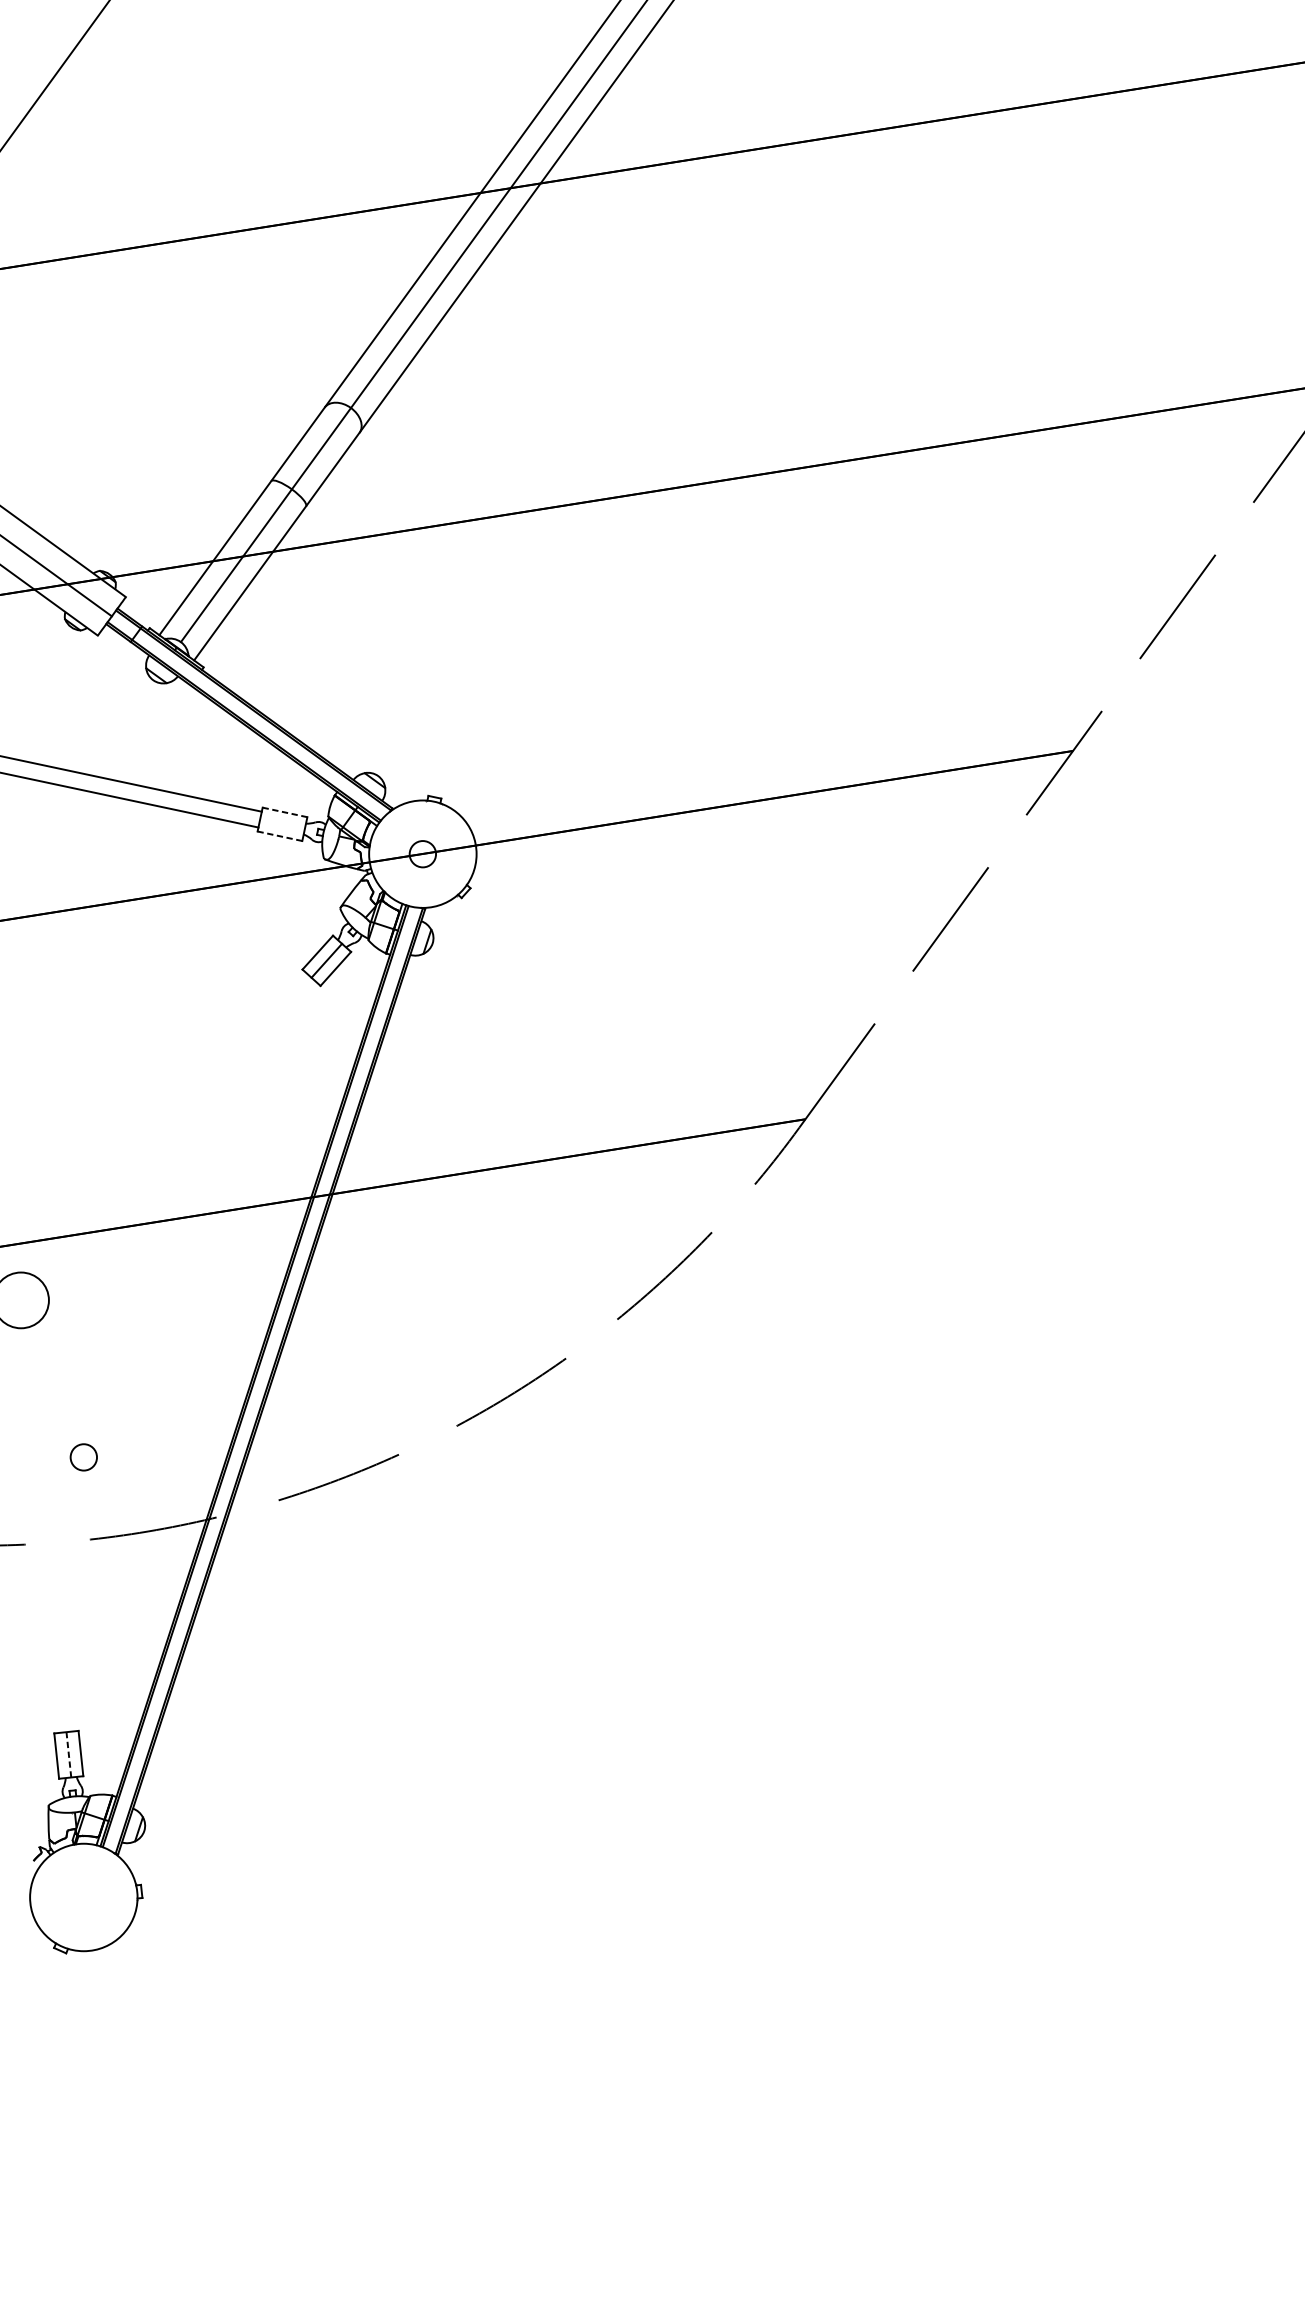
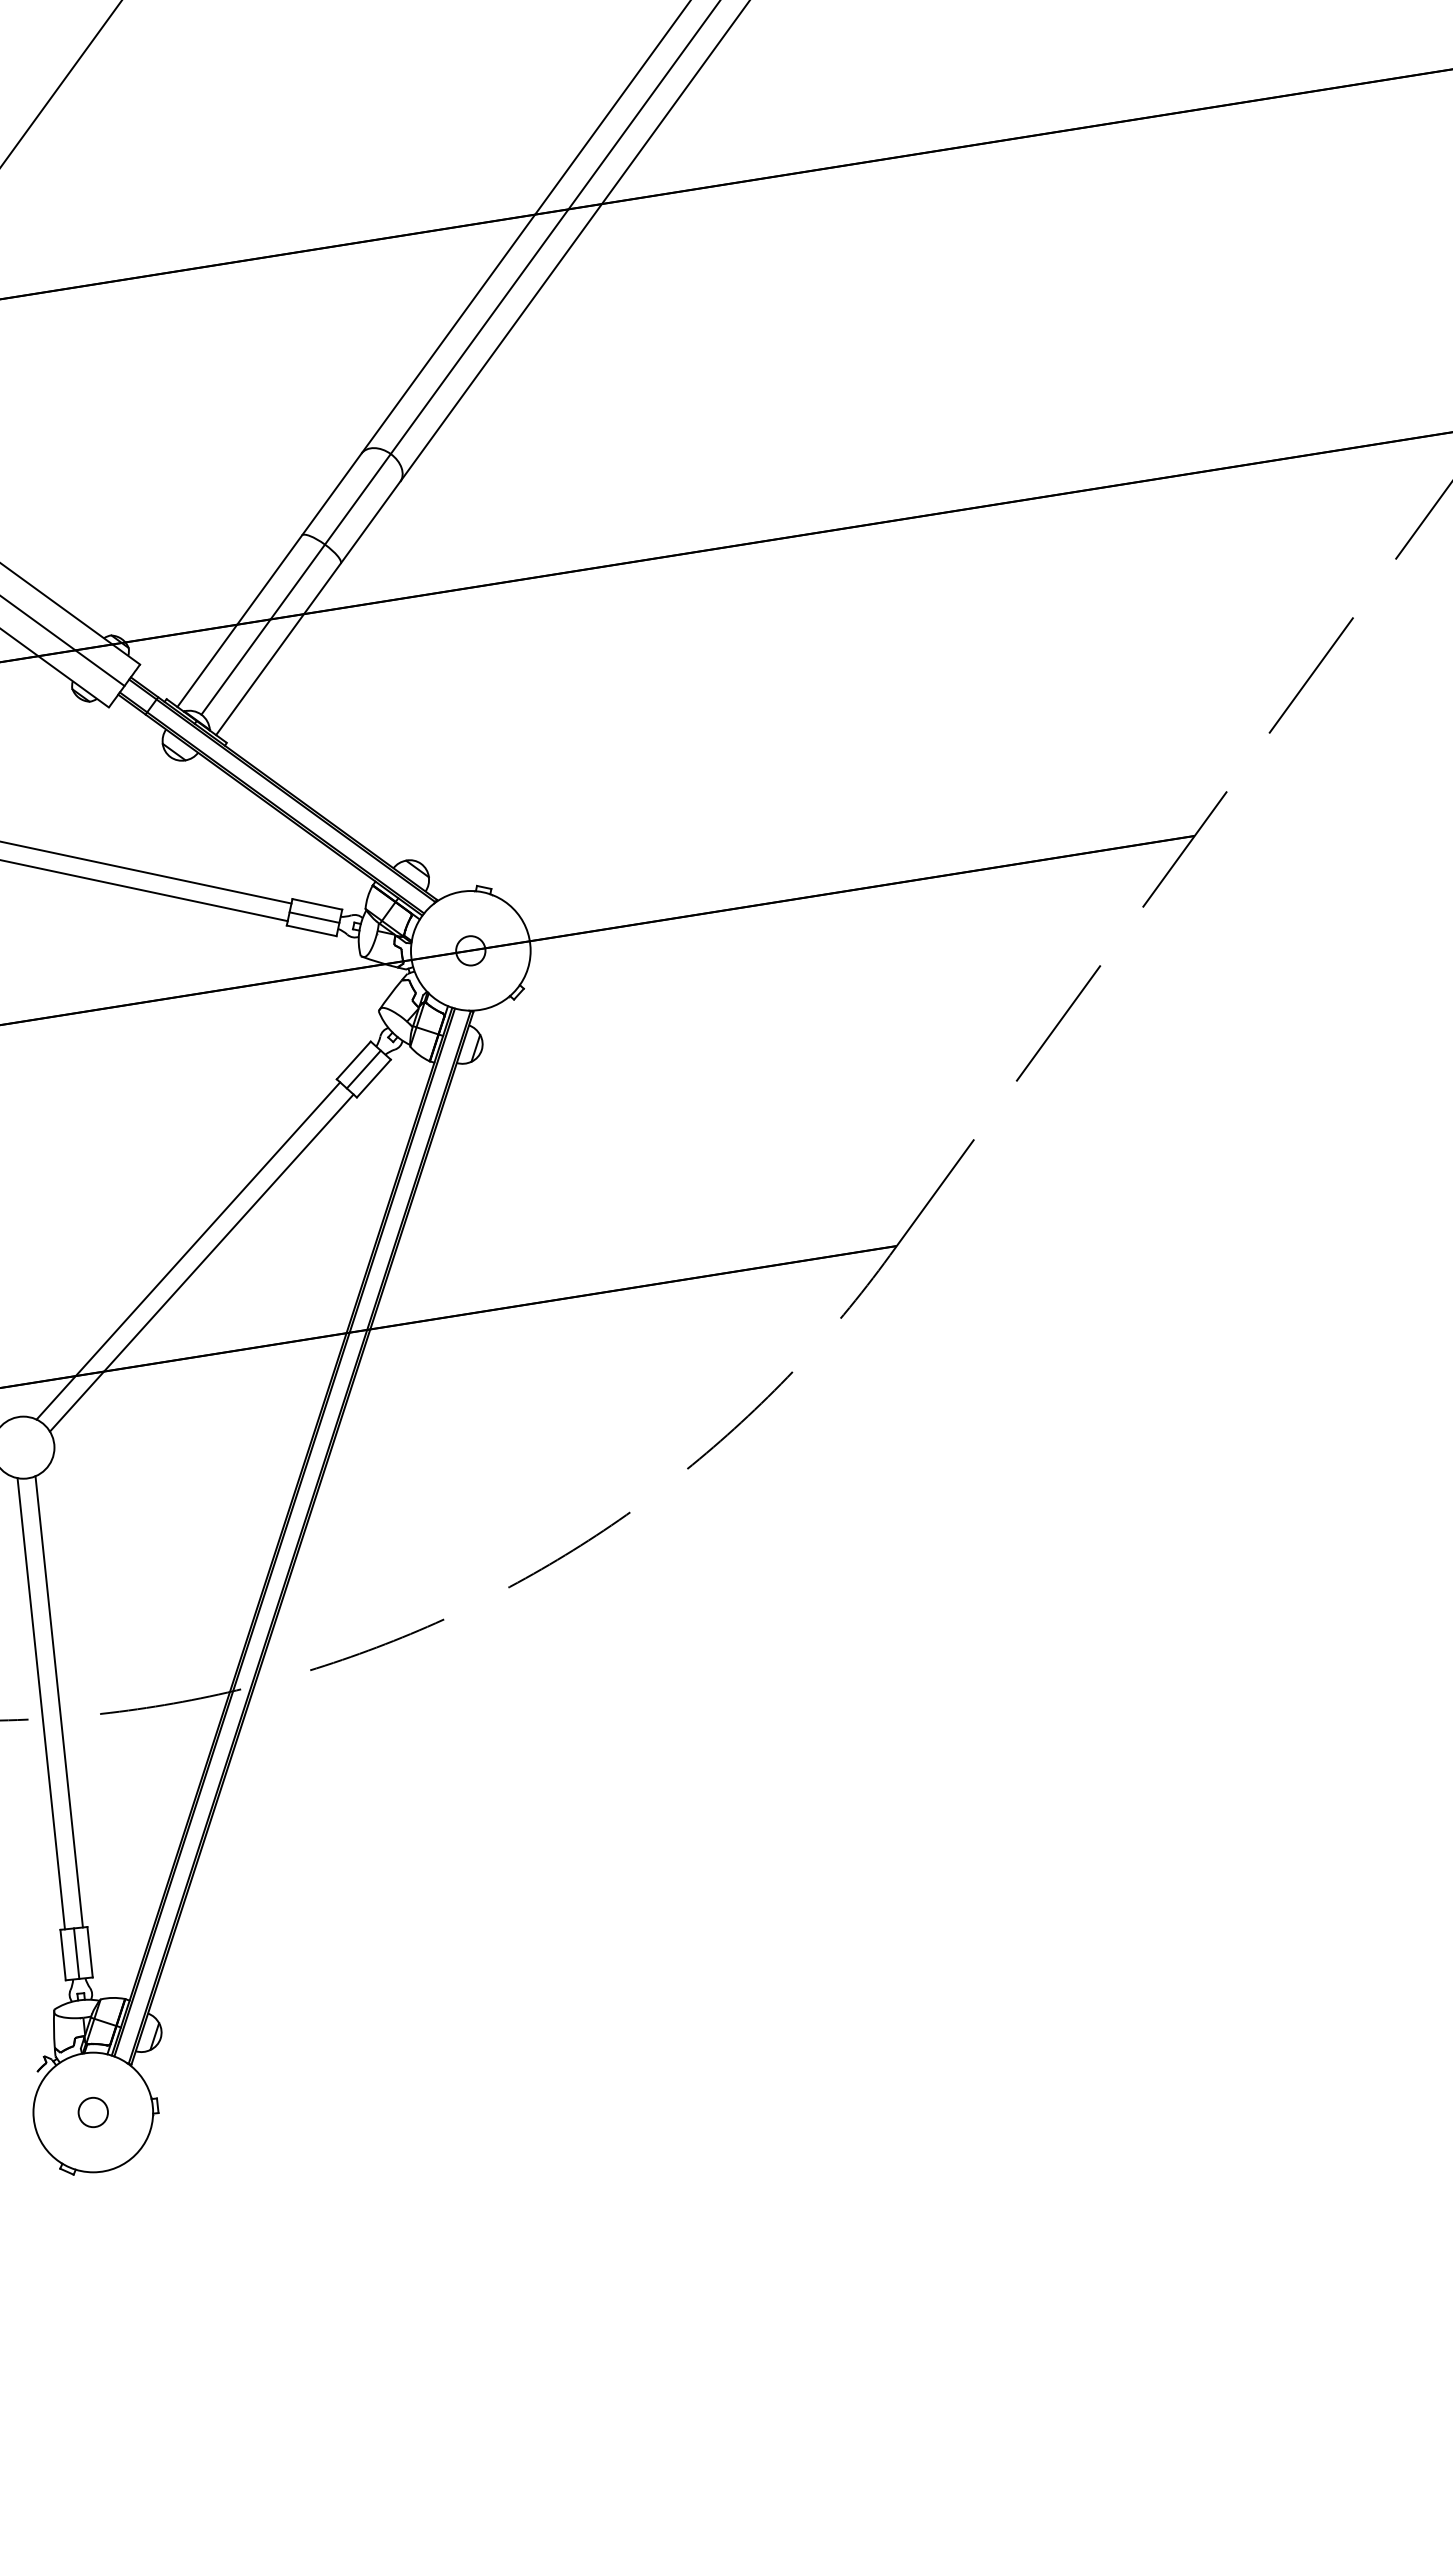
line: (284, 812) -> (316, 904), dashed -> solid
line: (282, 824) -> (314, 917), added
line: (279, 835) -> (311, 930), dashed -> solid
line: (169, 1123) -> (188, 1250), added
line: (180, 1134) -> (201, 1262), added
circle: (83, 1457) -> (92, 2112), moved
line: (52, 1528) -> (58, 1701), added
line: (36, 1530) -> (40, 1703), added
line: (68, 1754) -> (76, 1953), dashed -> solid

